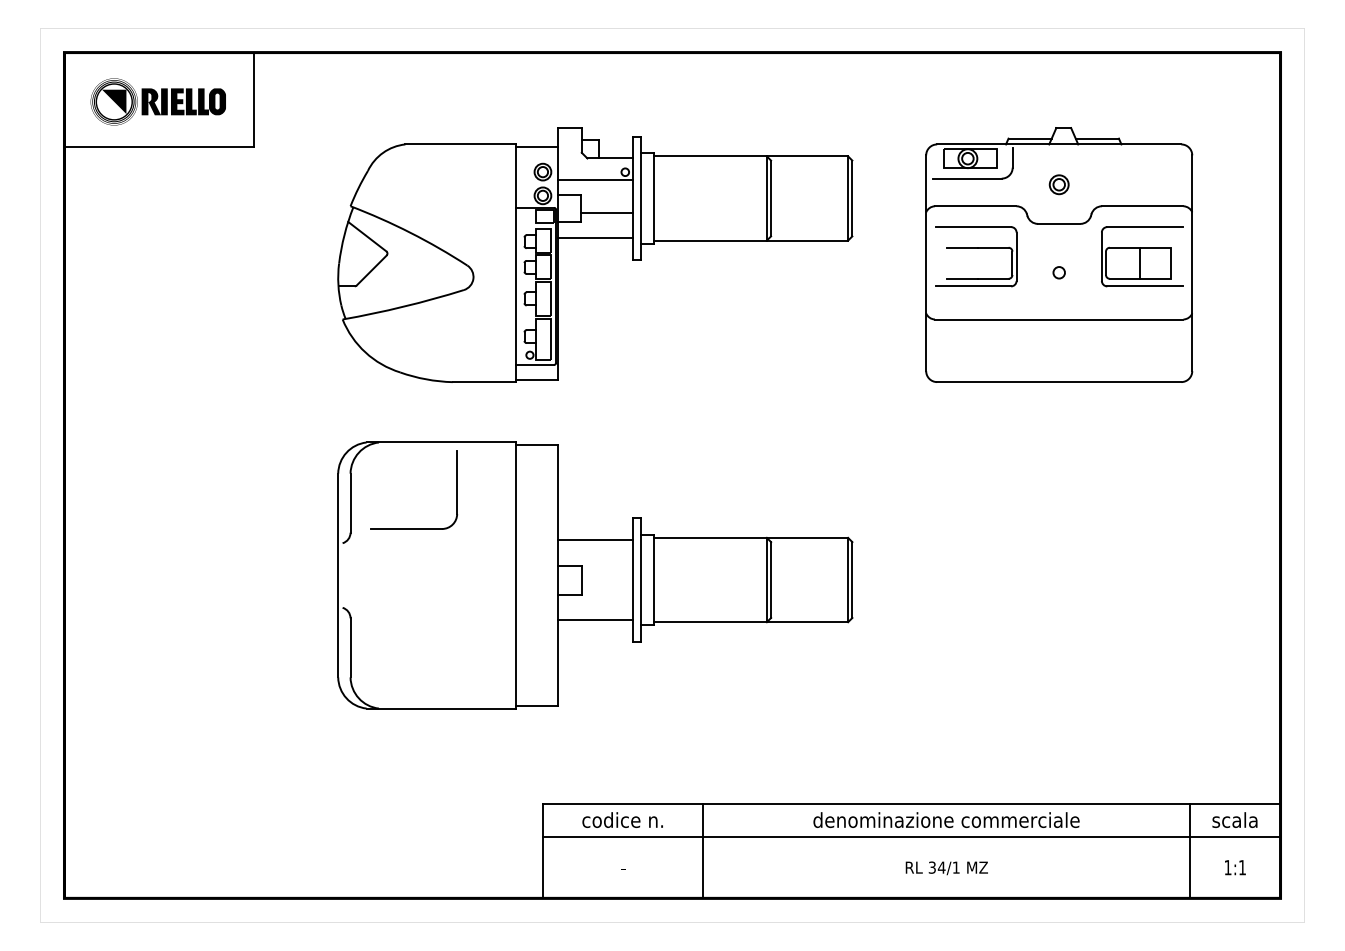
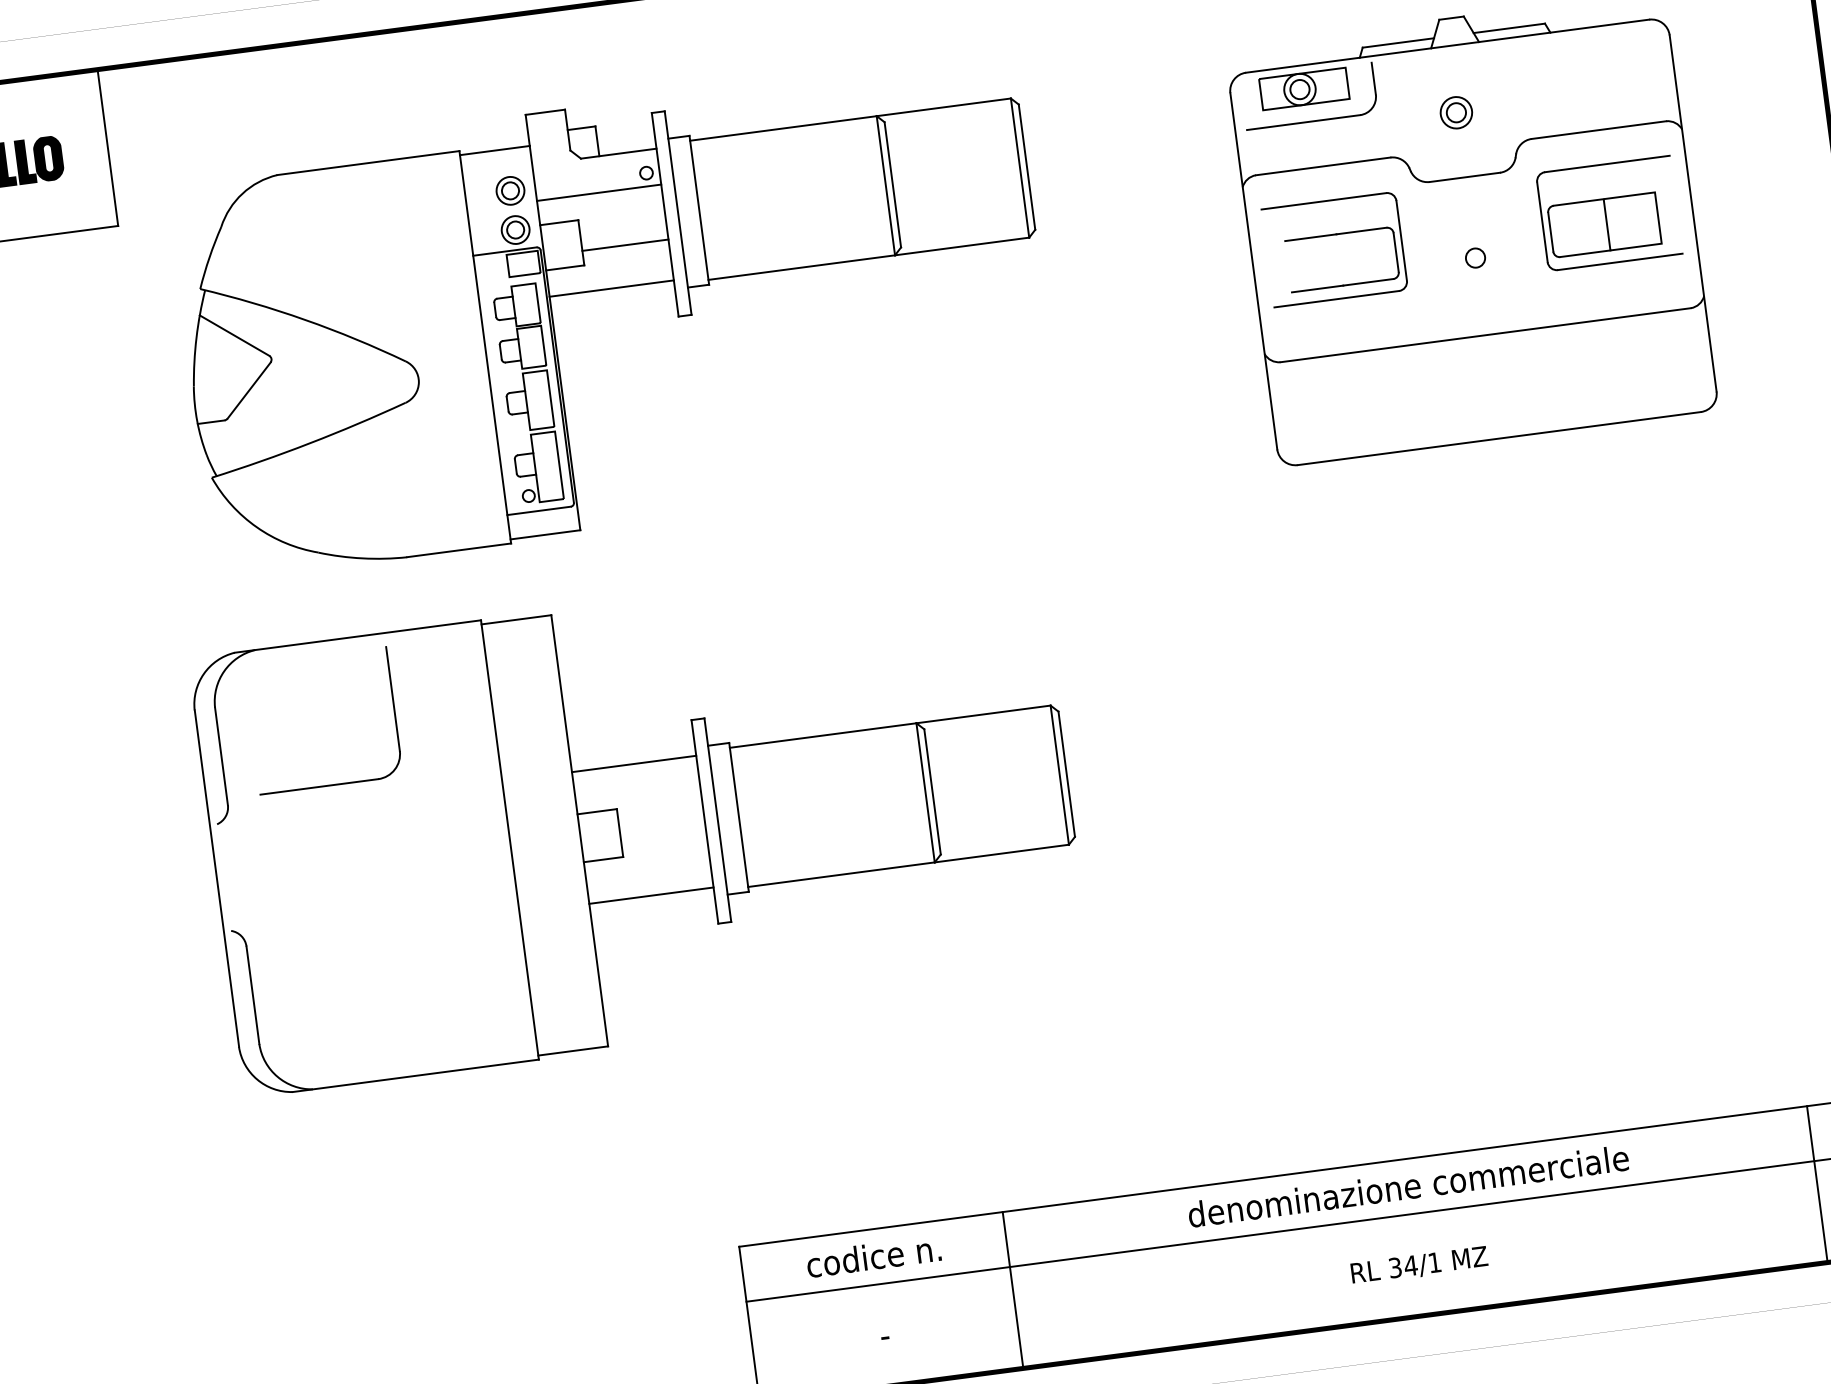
part: (595, 238) -> (611, 289), moved
part: (595, 575) -> (641, 822), moved

